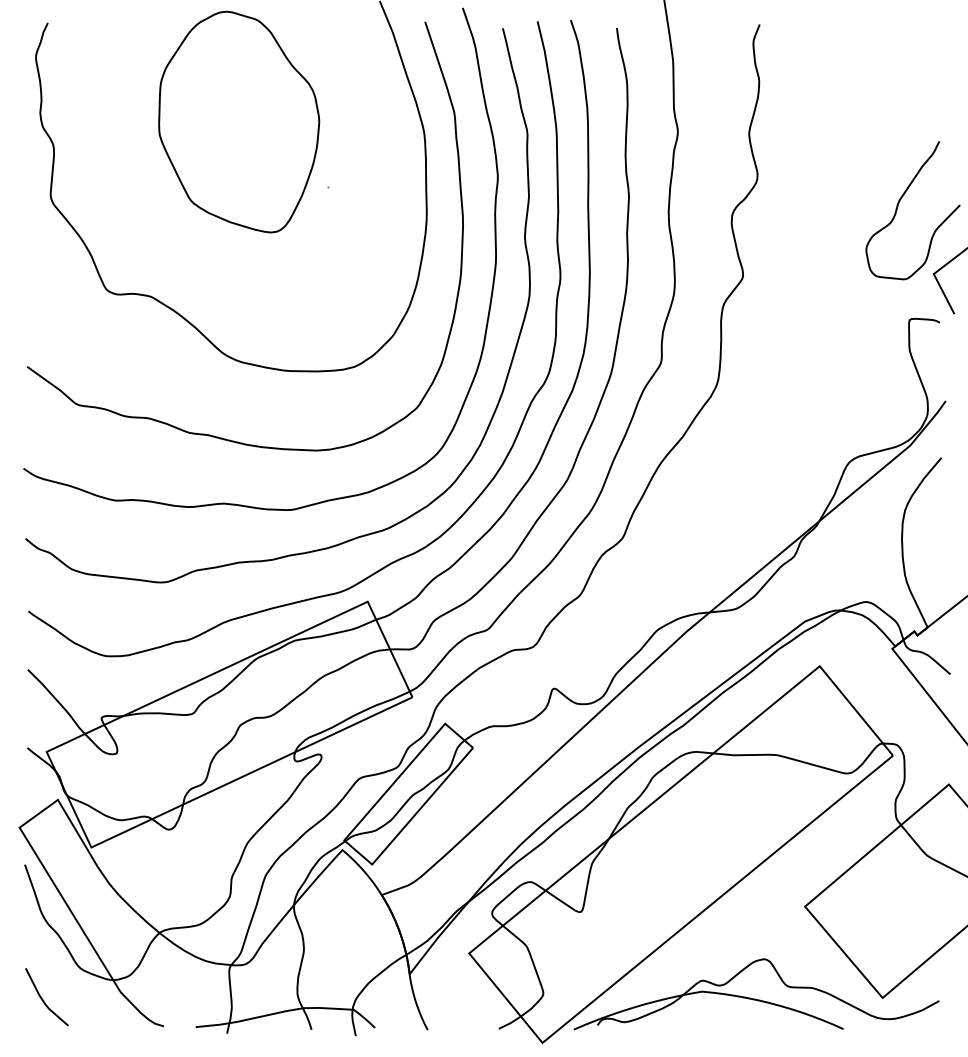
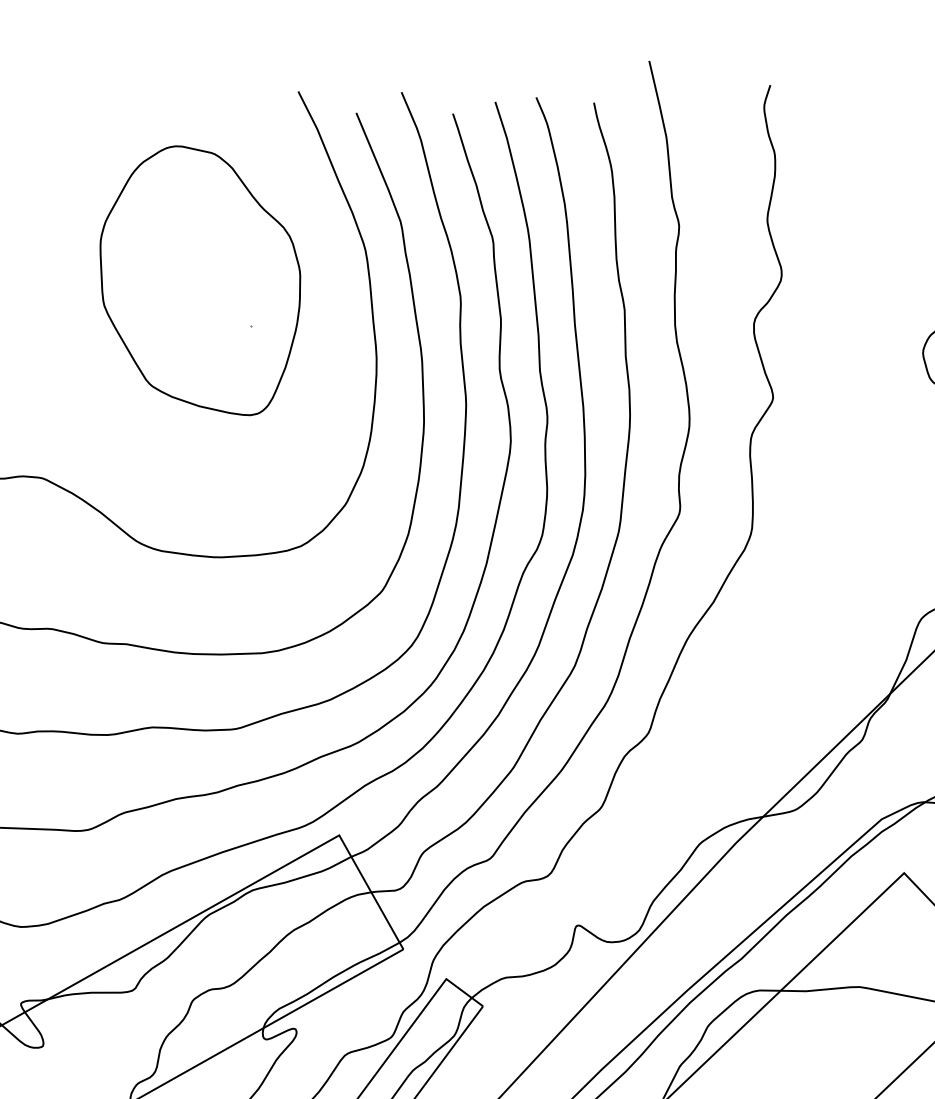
part: (239, 121) -> (201, 280), moved

